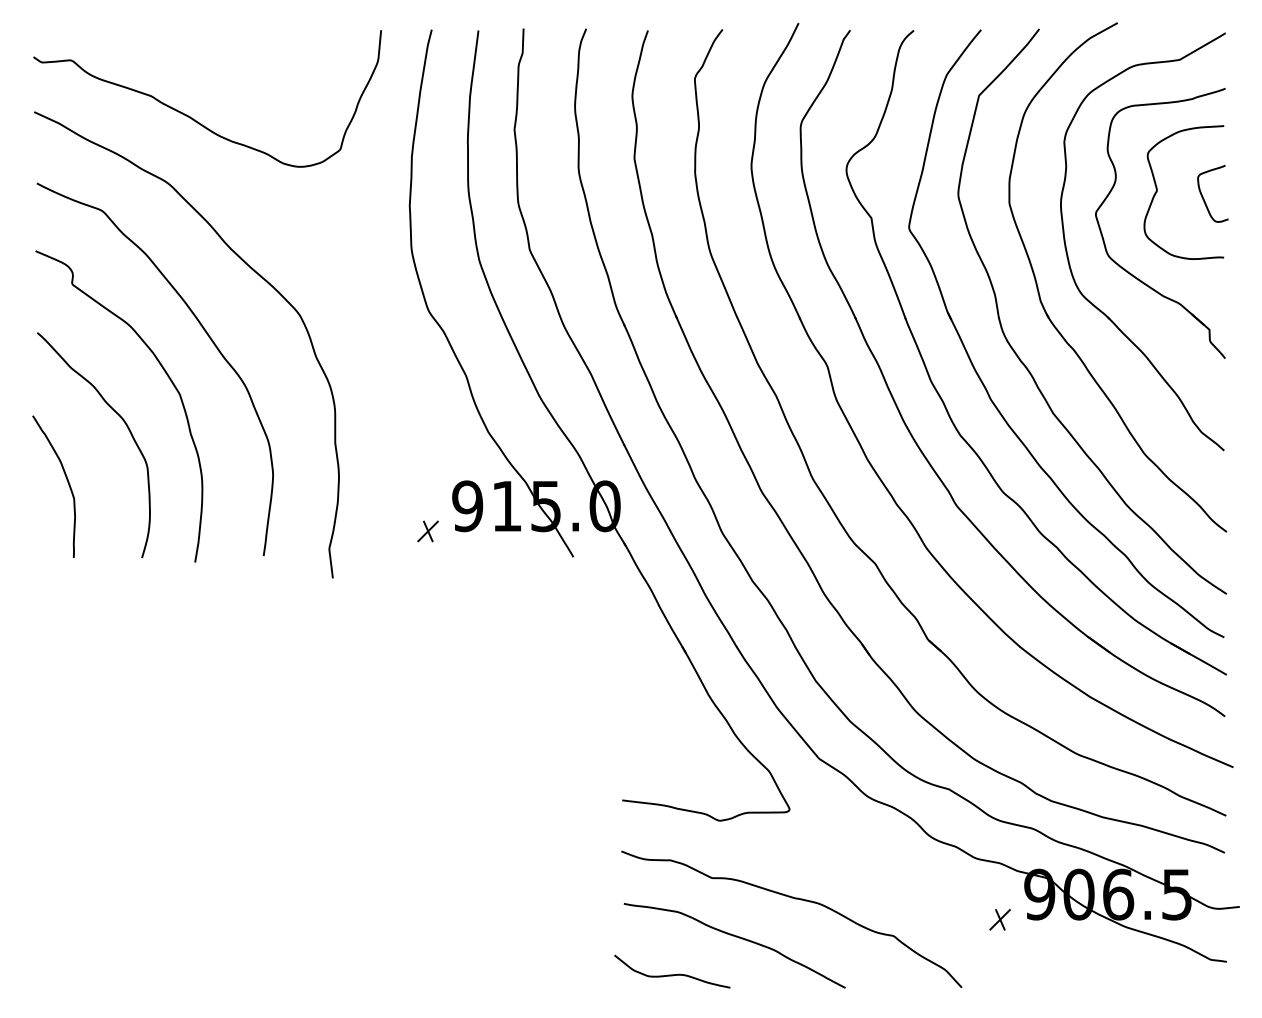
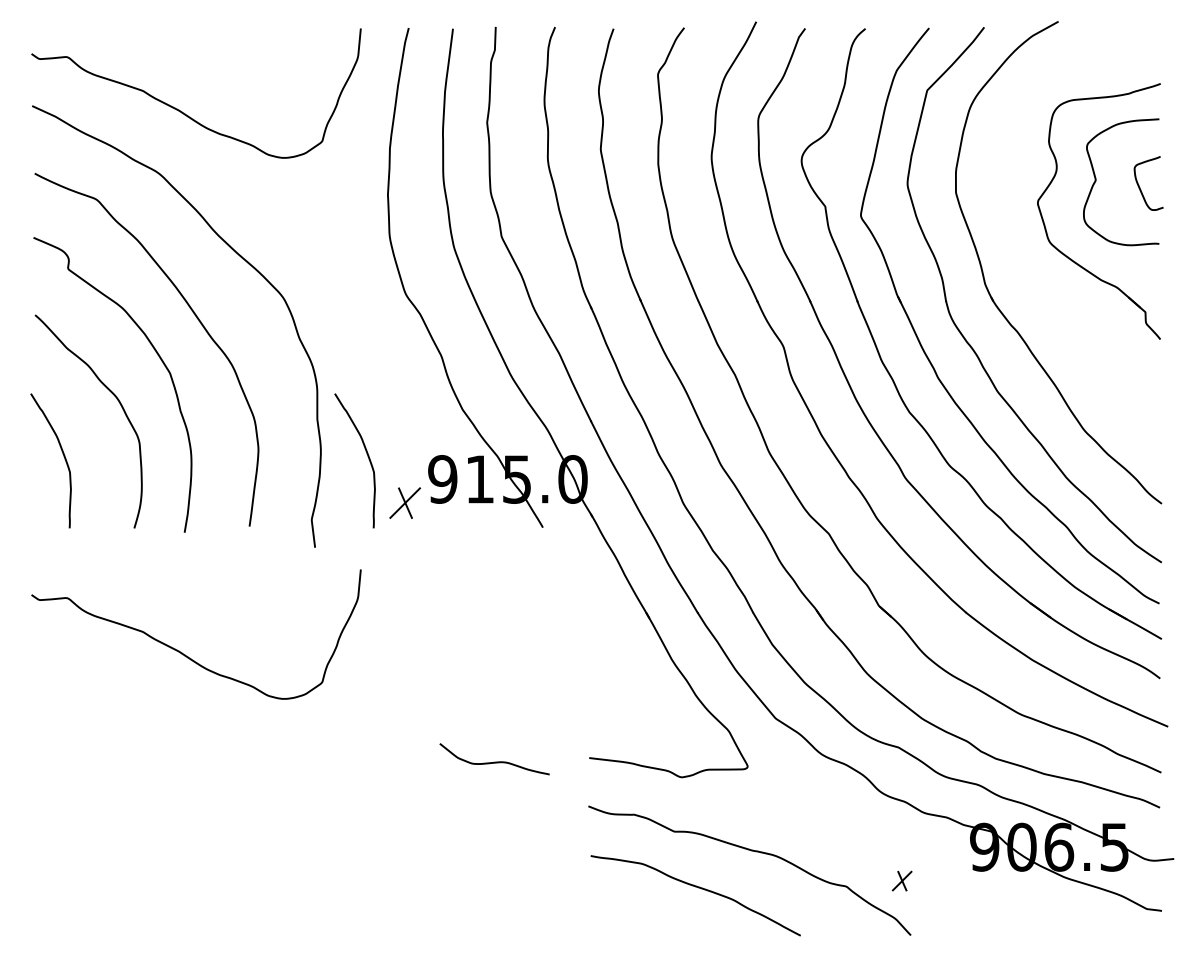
part: (1069, 258) -> (1012, 244), removed
curve: (387, 479) -> (366, 454), added
part: (428, 531) -> (405, 503), size x1.6
curve: (192, 688) -> (182, 652), added
part: (999, 919) -> (901, 880), moved
curve: (672, 974) -> (494, 761), moved

